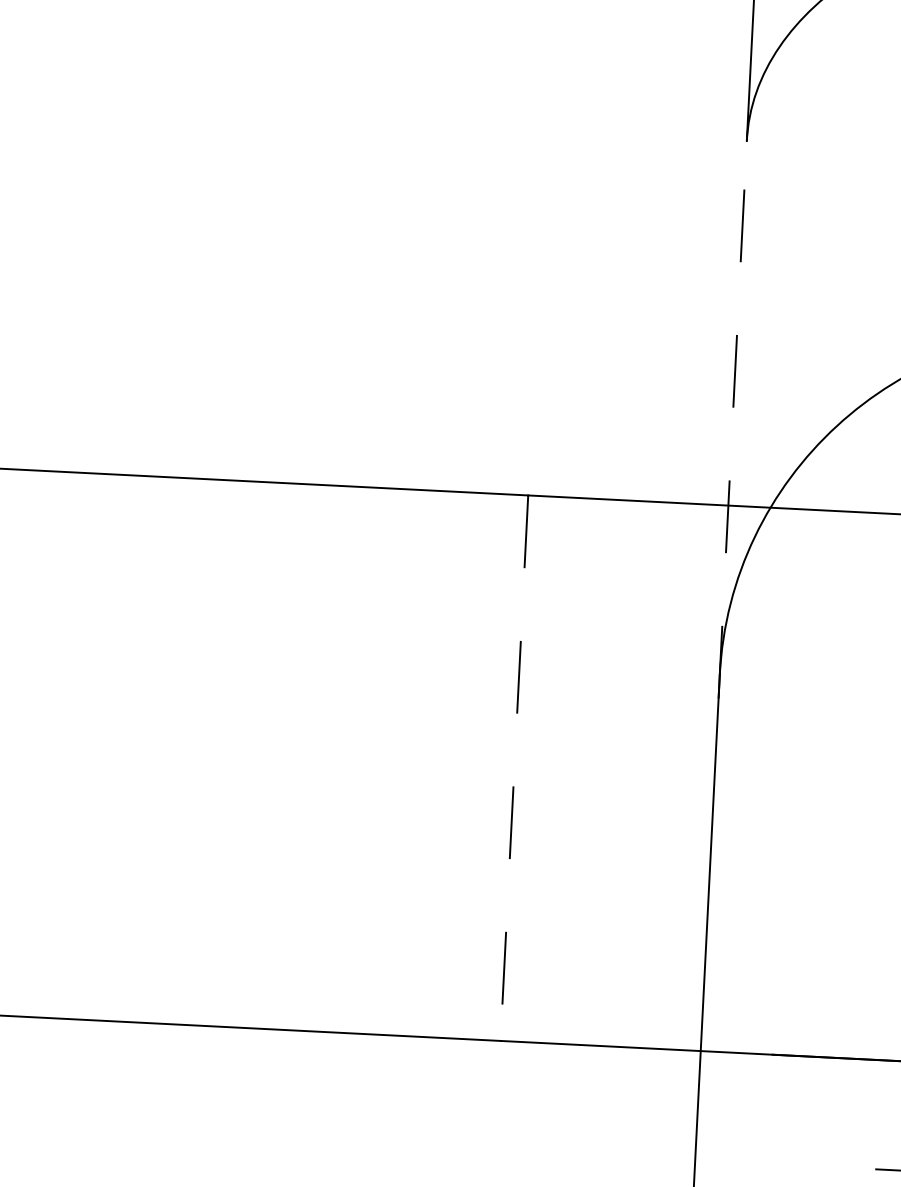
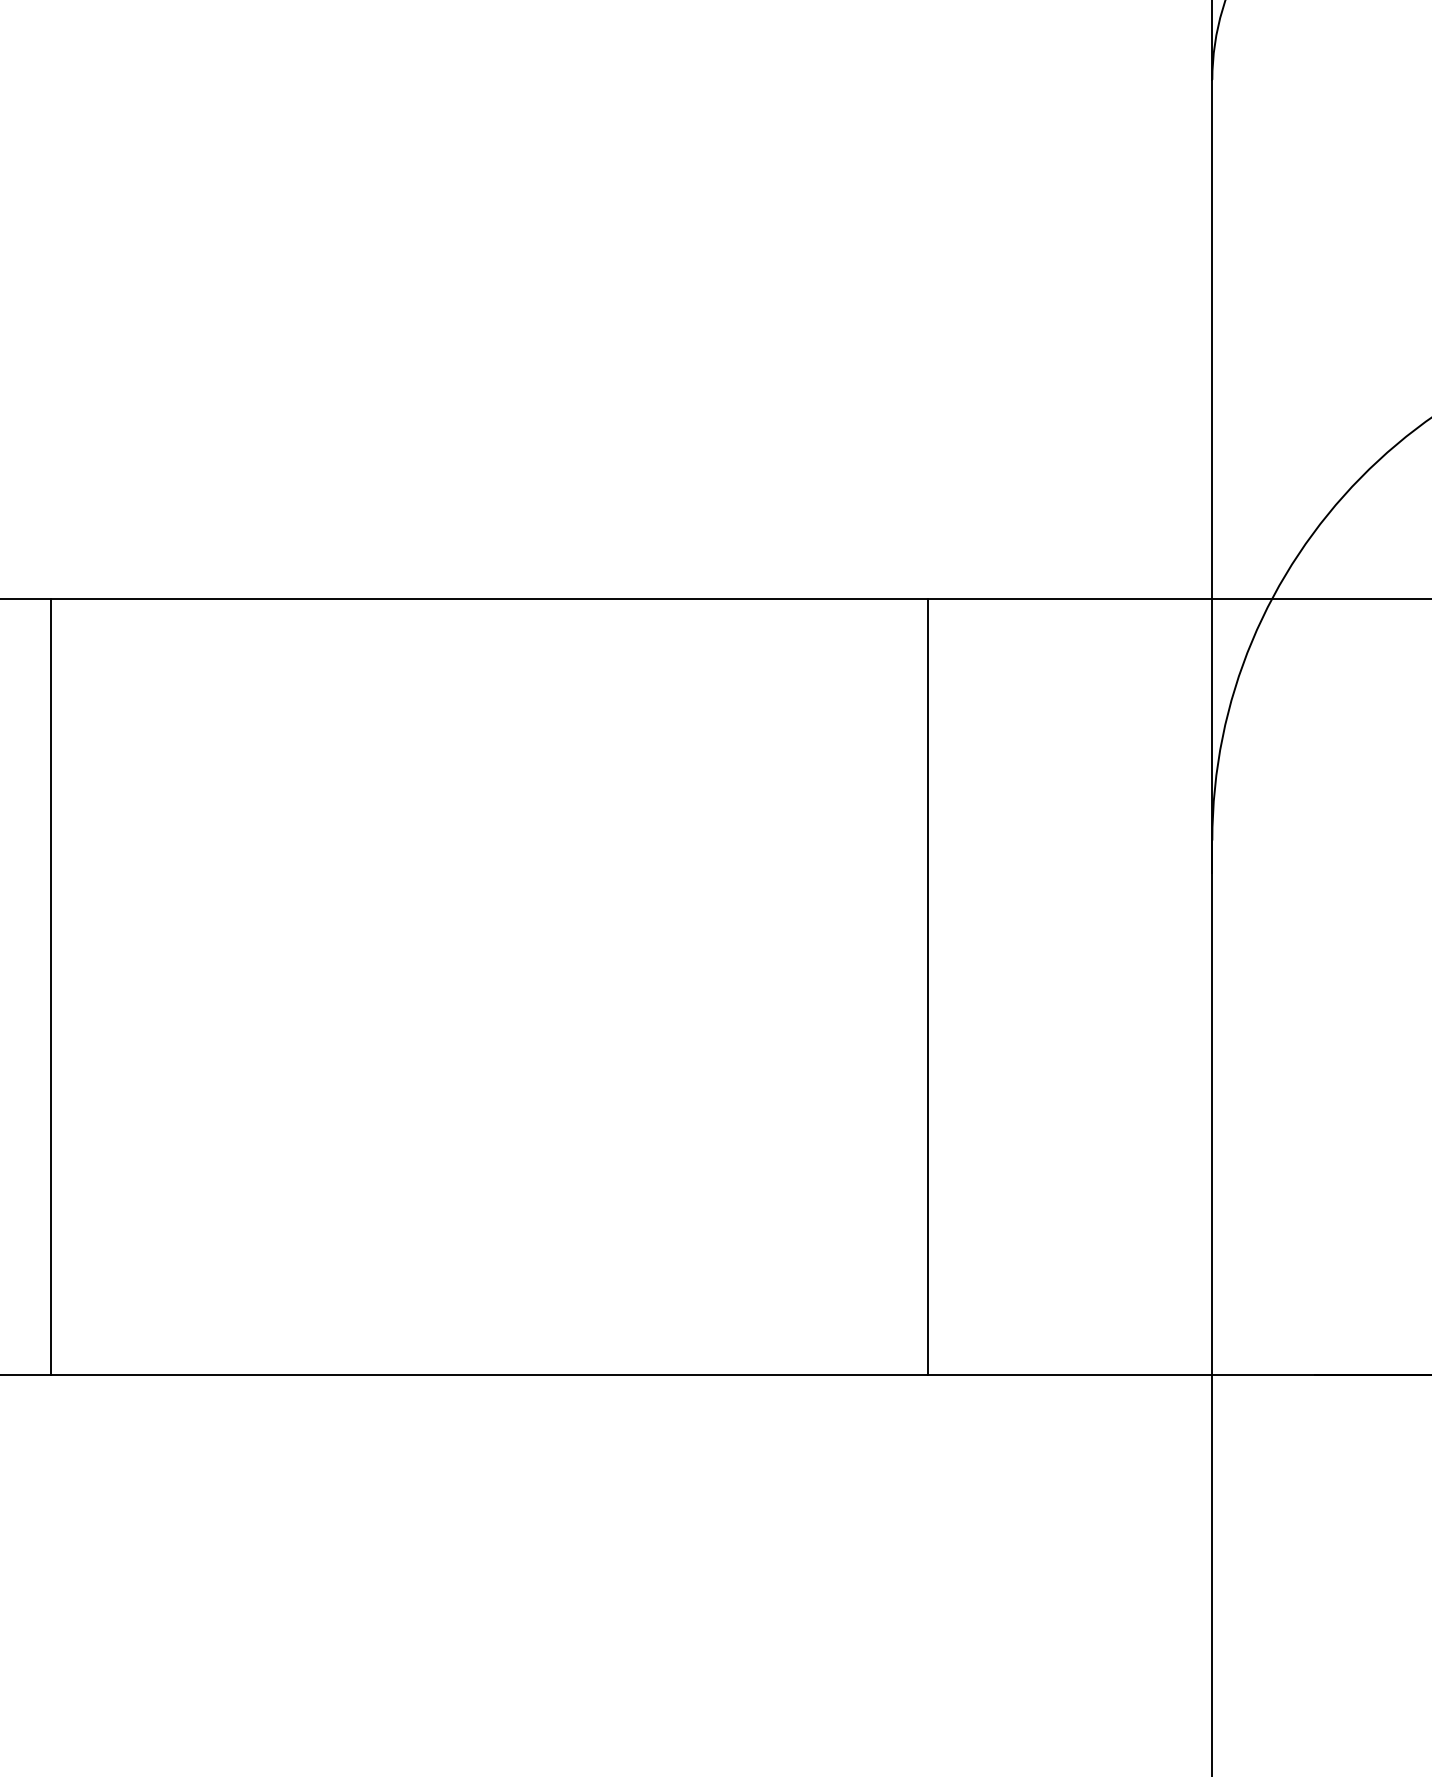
line: (732, 419) -> (1212, 476), dashed -> solid
line: (514, 768) -> (927, 987), dashed -> solid

